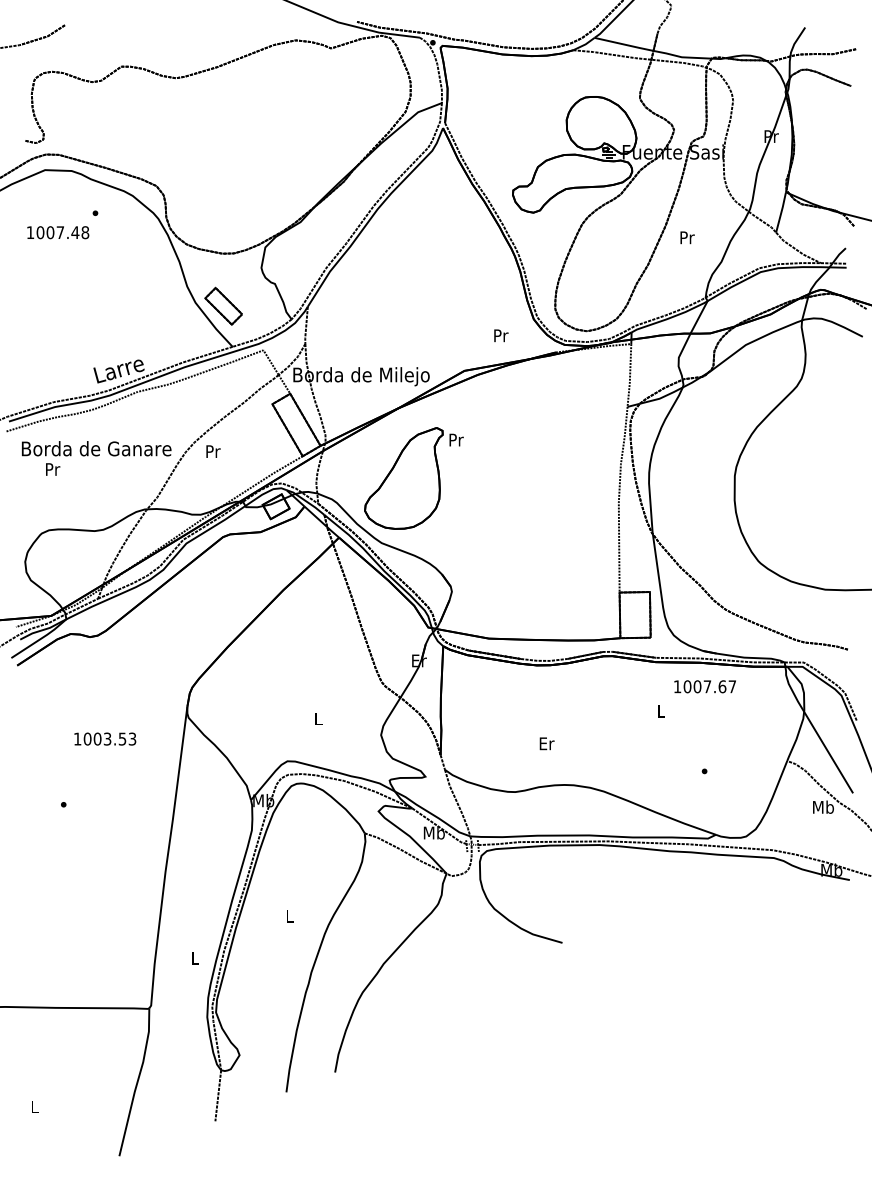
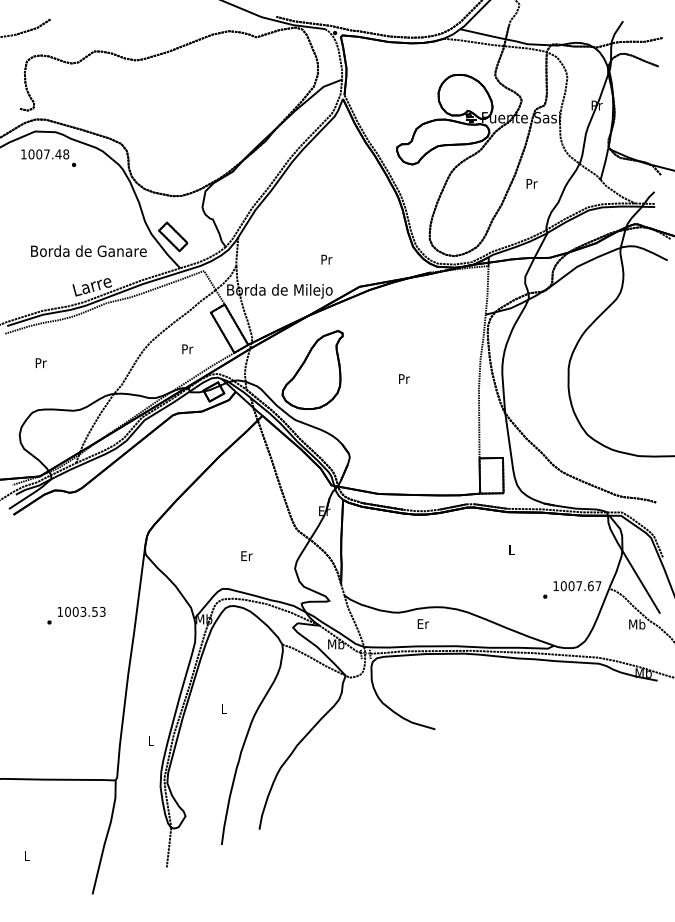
text: (58, 232) -> (45, 154), moved
text: (501, 335) -> (327, 259), moved
text: (456, 439) -> (404, 378), moved
text: (96, 448) -> (88, 250), moved
text: (213, 451) -> (187, 349), moved
text: (704, 686) -> (576, 585), moved
text: (318, 718) -> (246, 555), L -> Er
text: (105, 738) -> (81, 611), moved
text: (546, 743) -> (422, 623), moved

